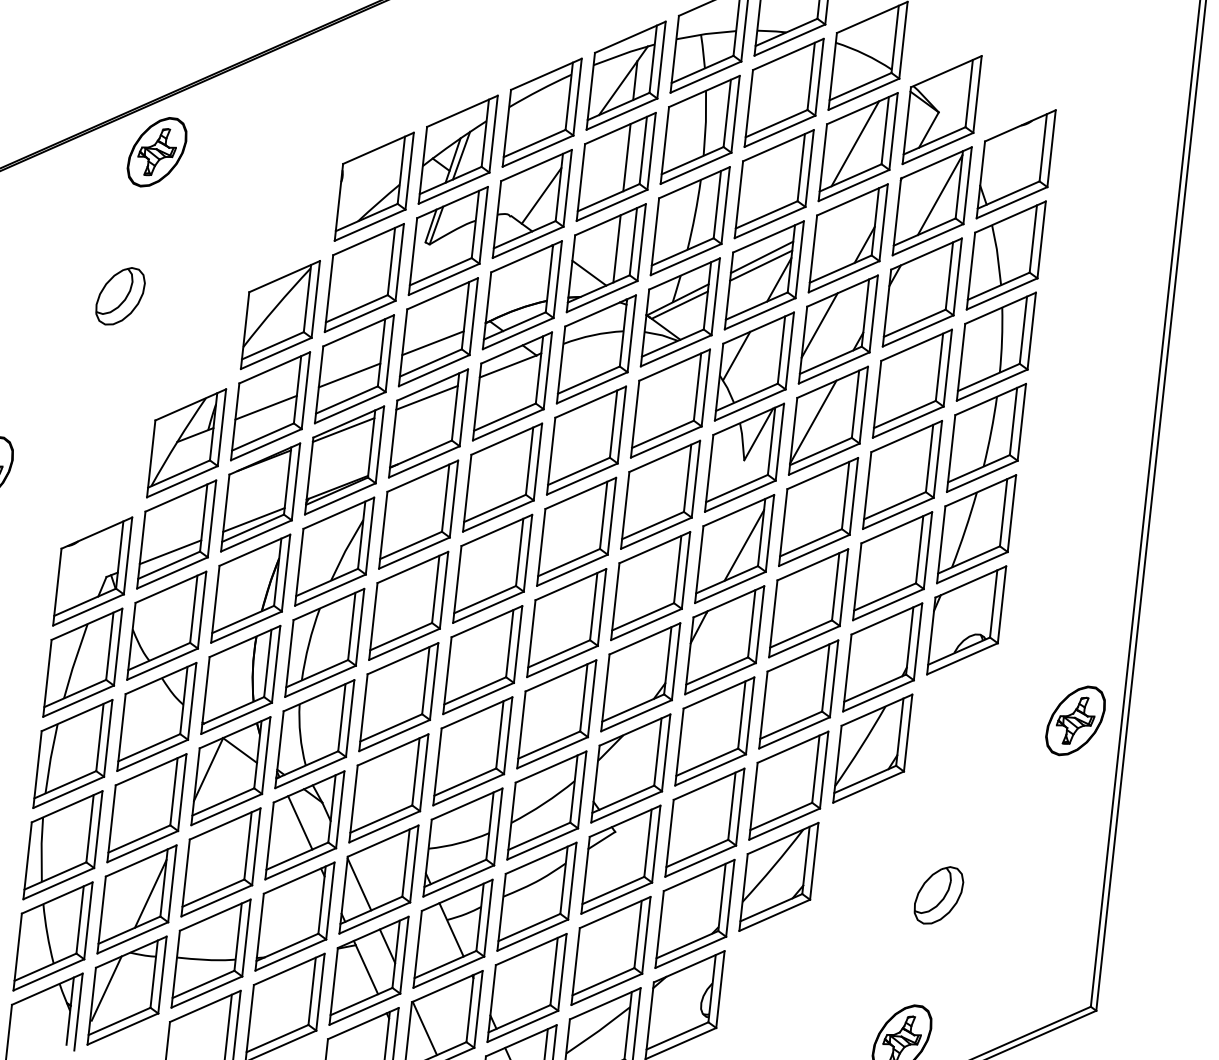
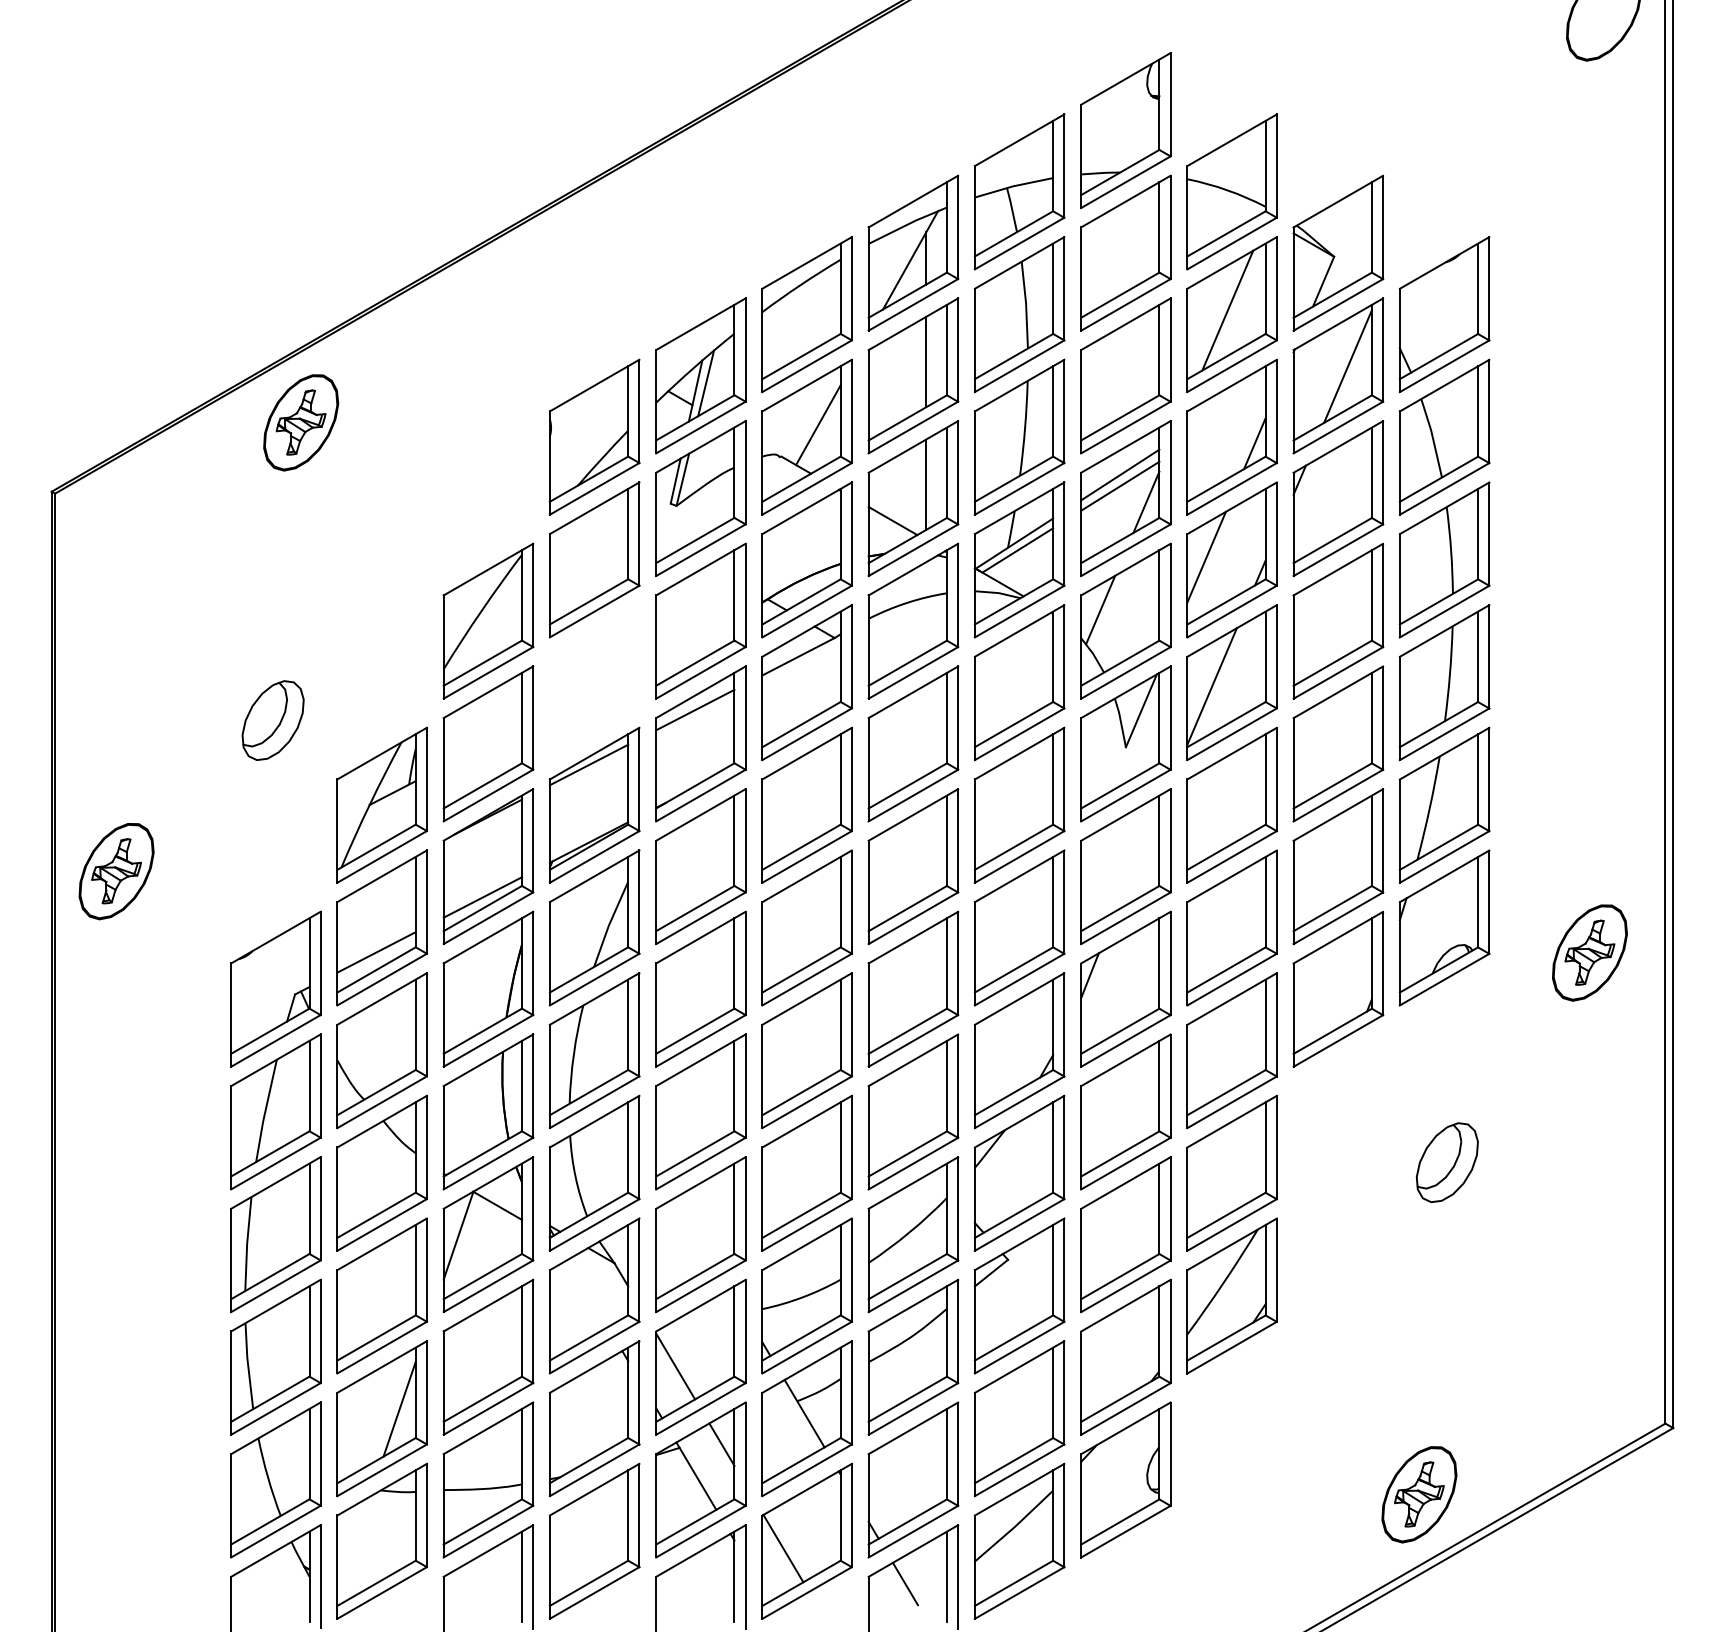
part: (120, 296) -> (272, 720), moved
line: (433, 343) -> (695, 636), removed
part: (354, 369) -> (594, 682), removed
line: (265, 407) -> (482, 746), removed
line: (744, 545) -> (1138, 860), removed
part: (1075, 720) -> (1589, 952), moved
part: (872, 748) -> (1338, 1111), removed
line: (300, 823) -> (588, 1293), removed
part: (938, 895) -> (1446, 1162), moved
line: (106, 988) -> (354, 1541), removed

